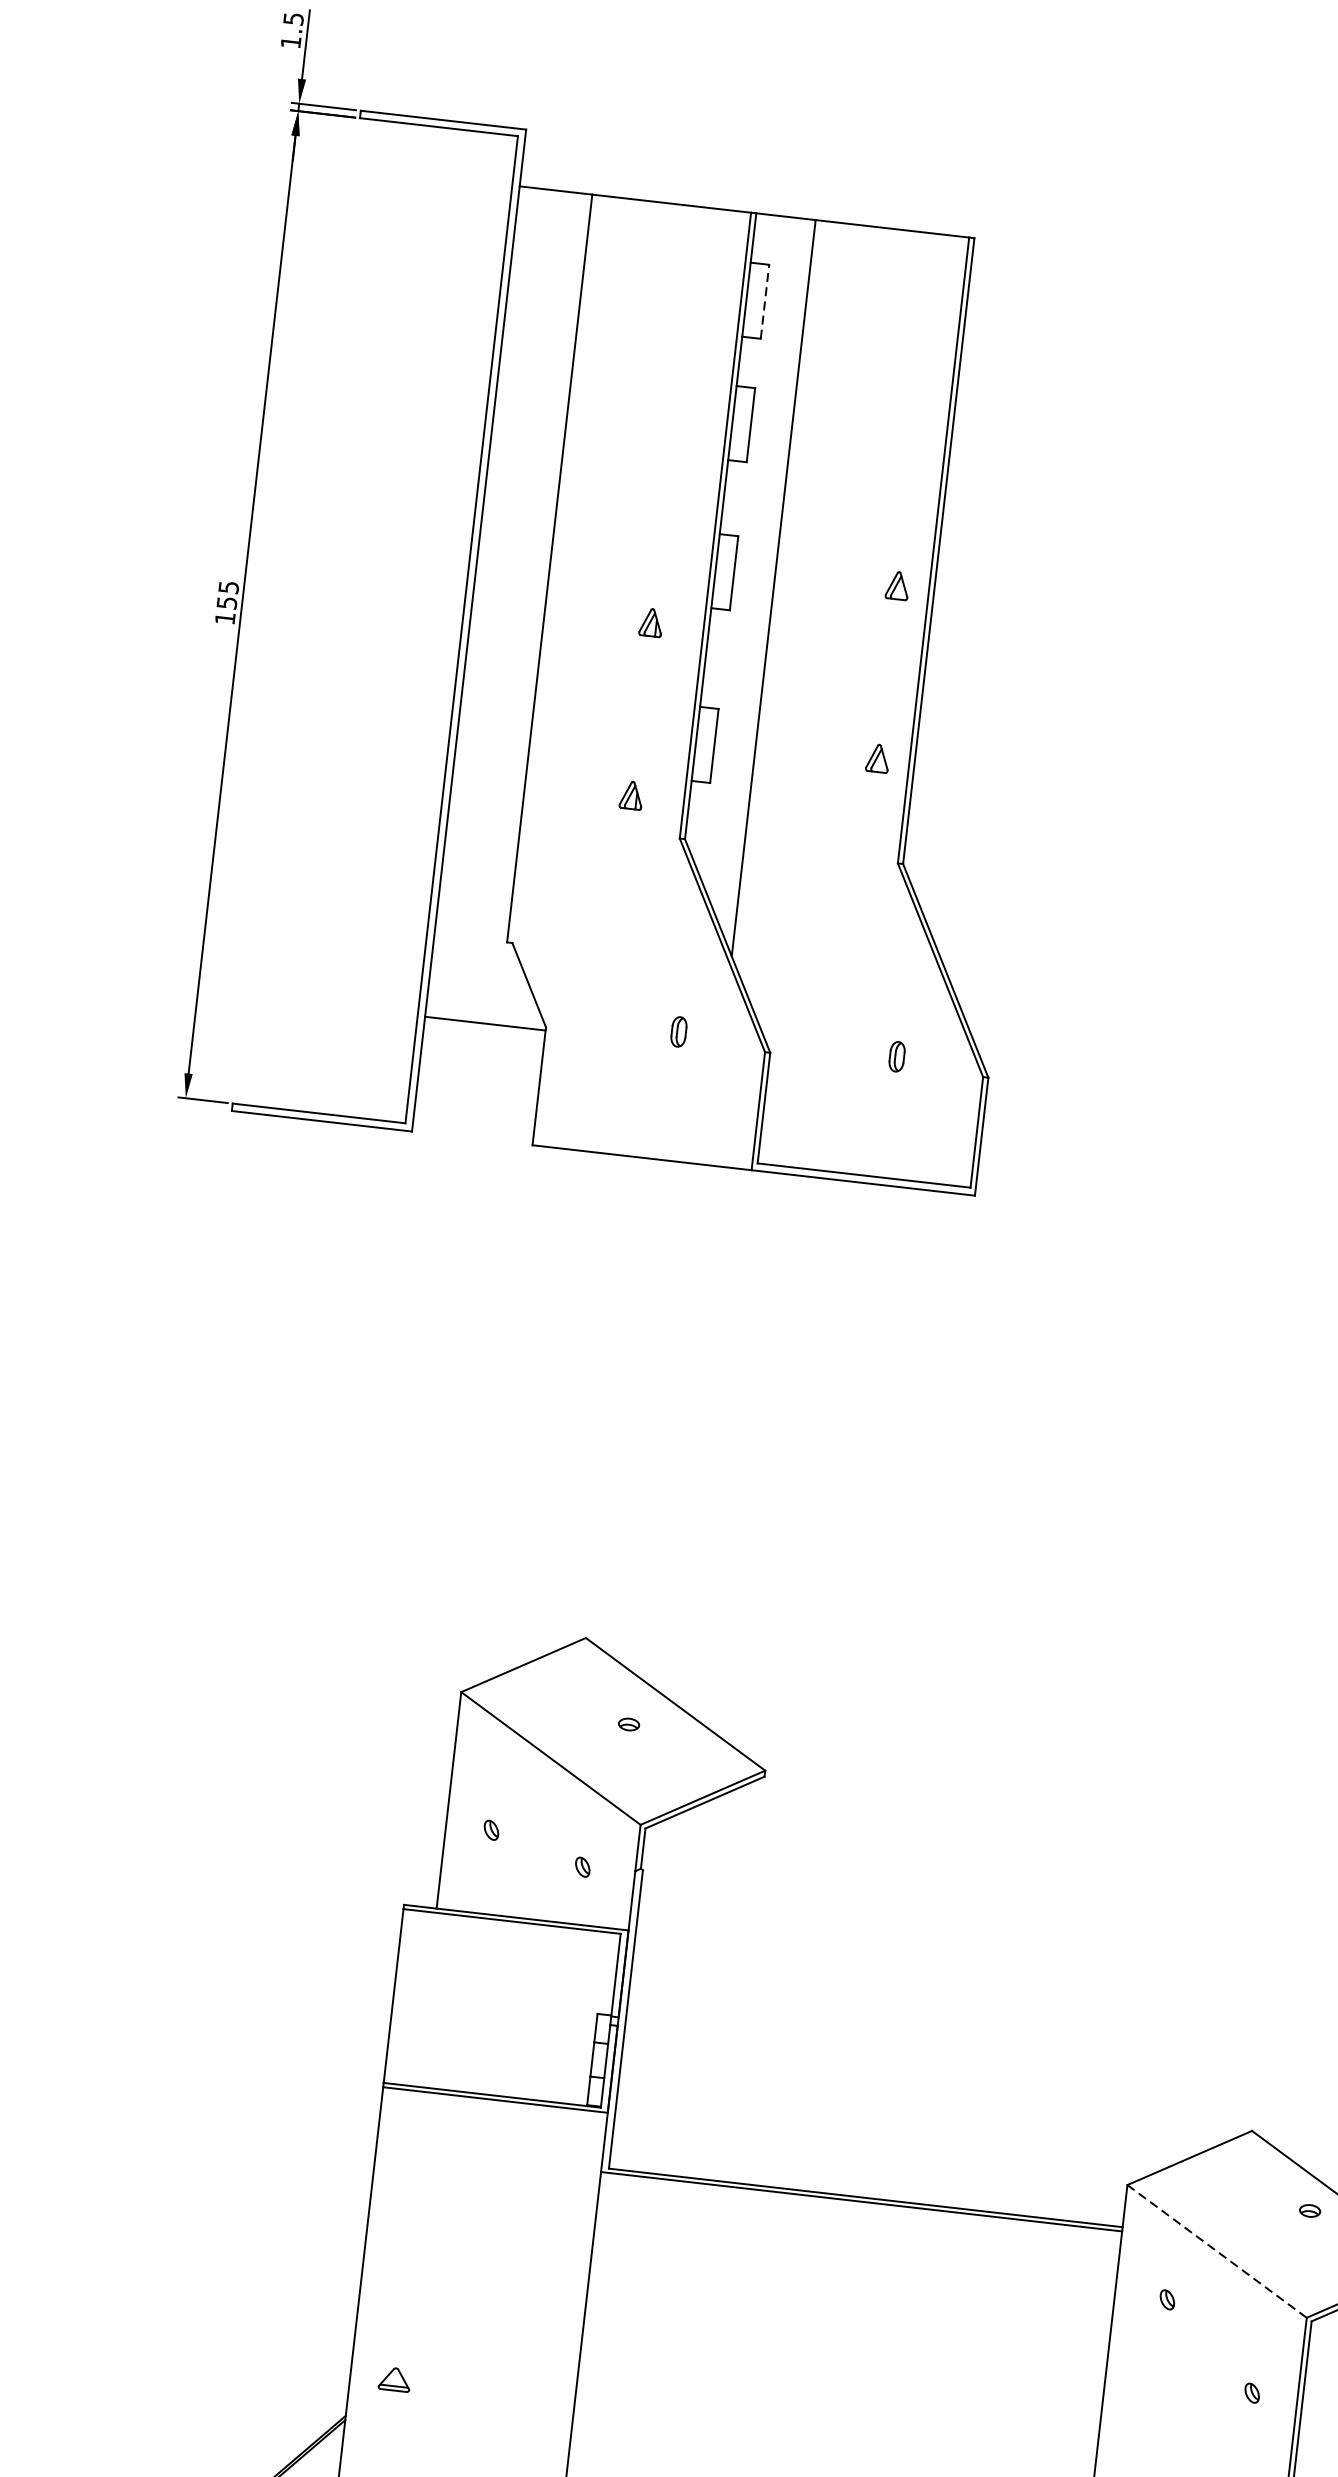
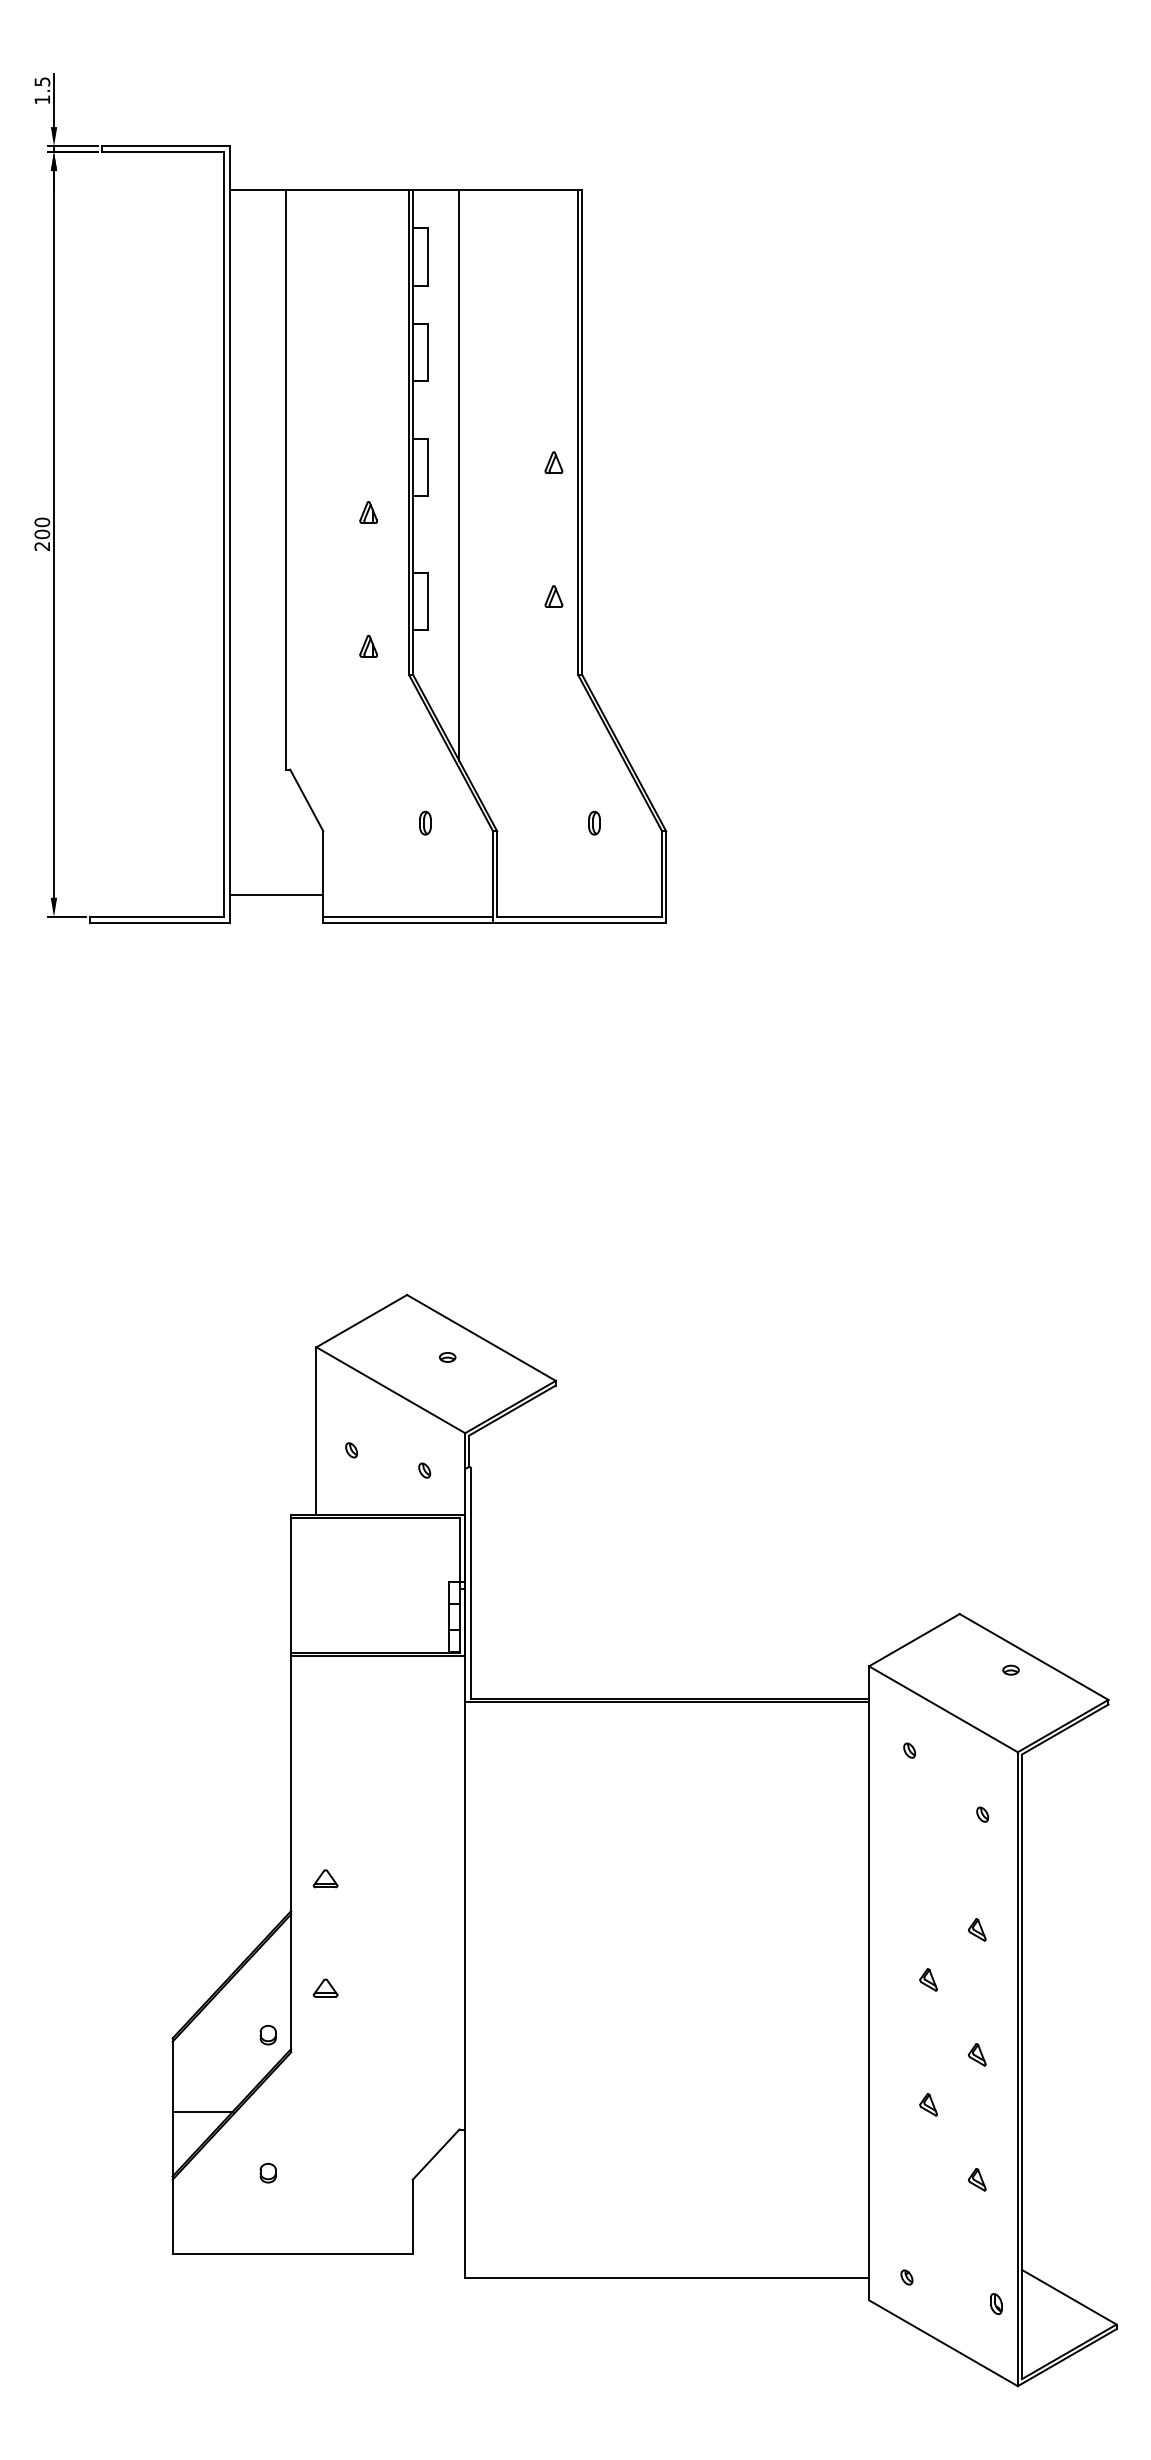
line: (764, 302) -> (427, 257), dashed -> solid
text: (227, 601) -> (42, 533), 155 -> 200
line: (485, 1023) -> (276, 894), moved
line: (643, 1149) -> (408, 916), added
line: (1217, 2251) -> (943, 1709), dashed -> solid

